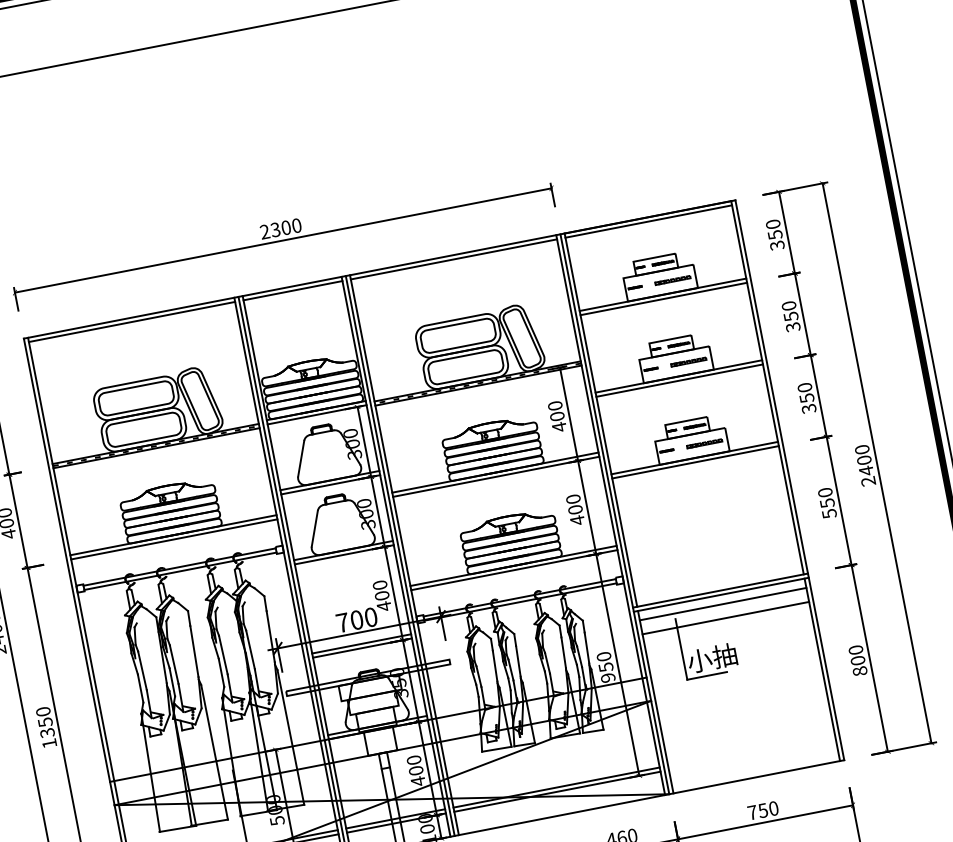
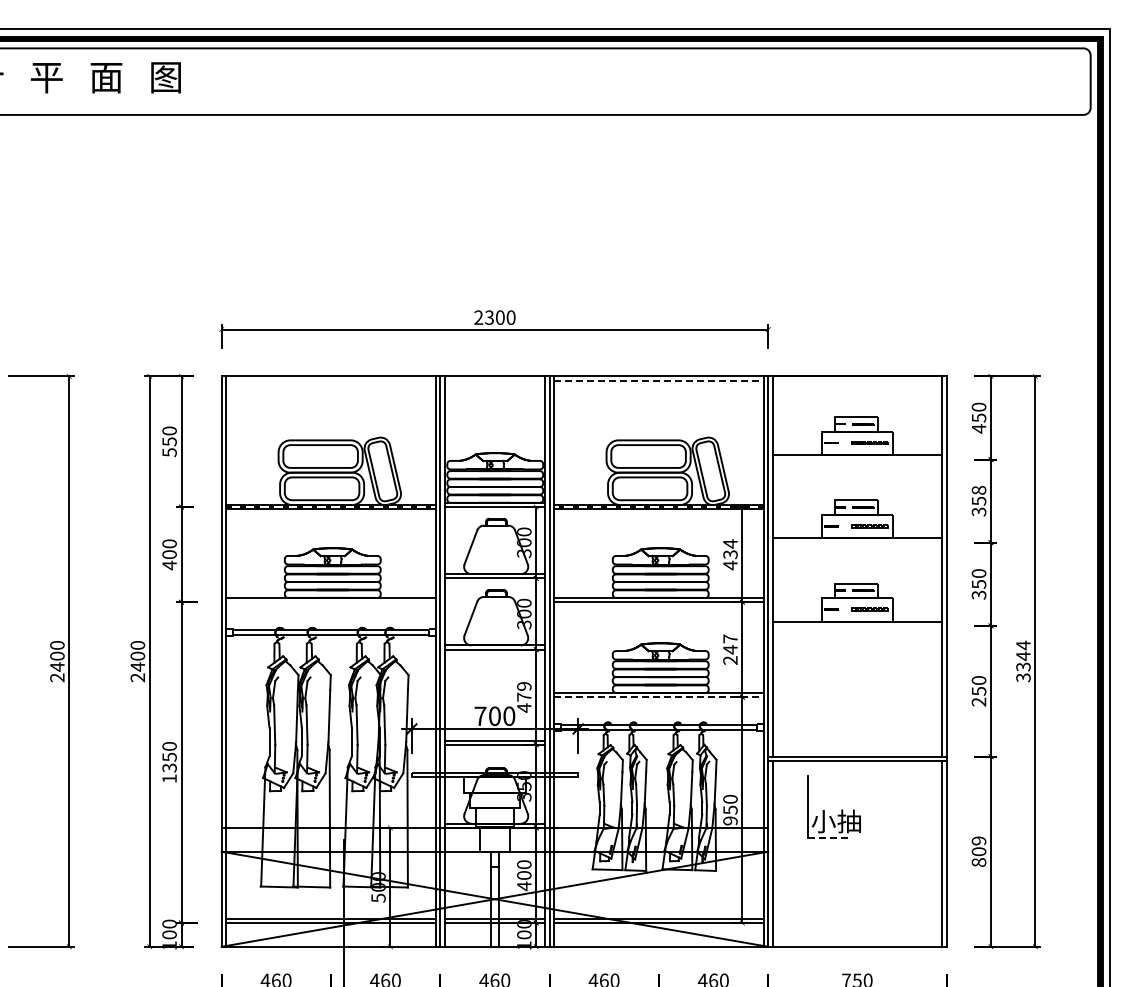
line: (648, 221) -> (857, 380), removed
text: (776, 245) -> (978, 428), 350 -> 450
line: (454, 259) -> (659, 380), solid -> dashed
line: (292, 290) -> (494, 380), removed
line: (663, 298) -> (857, 459), removed
text: (788, 306) -> (978, 490), 350 -> 358
line: (131, 321) -> (330, 380), removed
line: (679, 380) -> (857, 542), removed
text: (556, 411) -> (730, 549), 400 -> 434
line: (695, 461) -> (857, 625), removed
text: (865, 465) -> (1023, 661), 2400 -> 3344
text: (575, 509) -> (730, 649), 400 -> 247
text: (828, 513) -> (978, 701), 550 -> 250
line: (173, 539) -> (330, 602), removed
line: (514, 570) -> (659, 697), solid -> dashed
text: (381, 590) -> (524, 691), 400 -> 479
line: (723, 604) -> (857, 770), removed
line: (725, 617) -> (857, 784), removed
text: (856, 649) -> (979, 840), 800 -> 809
line: (707, 675) -> (828, 837), solid -> dashed

